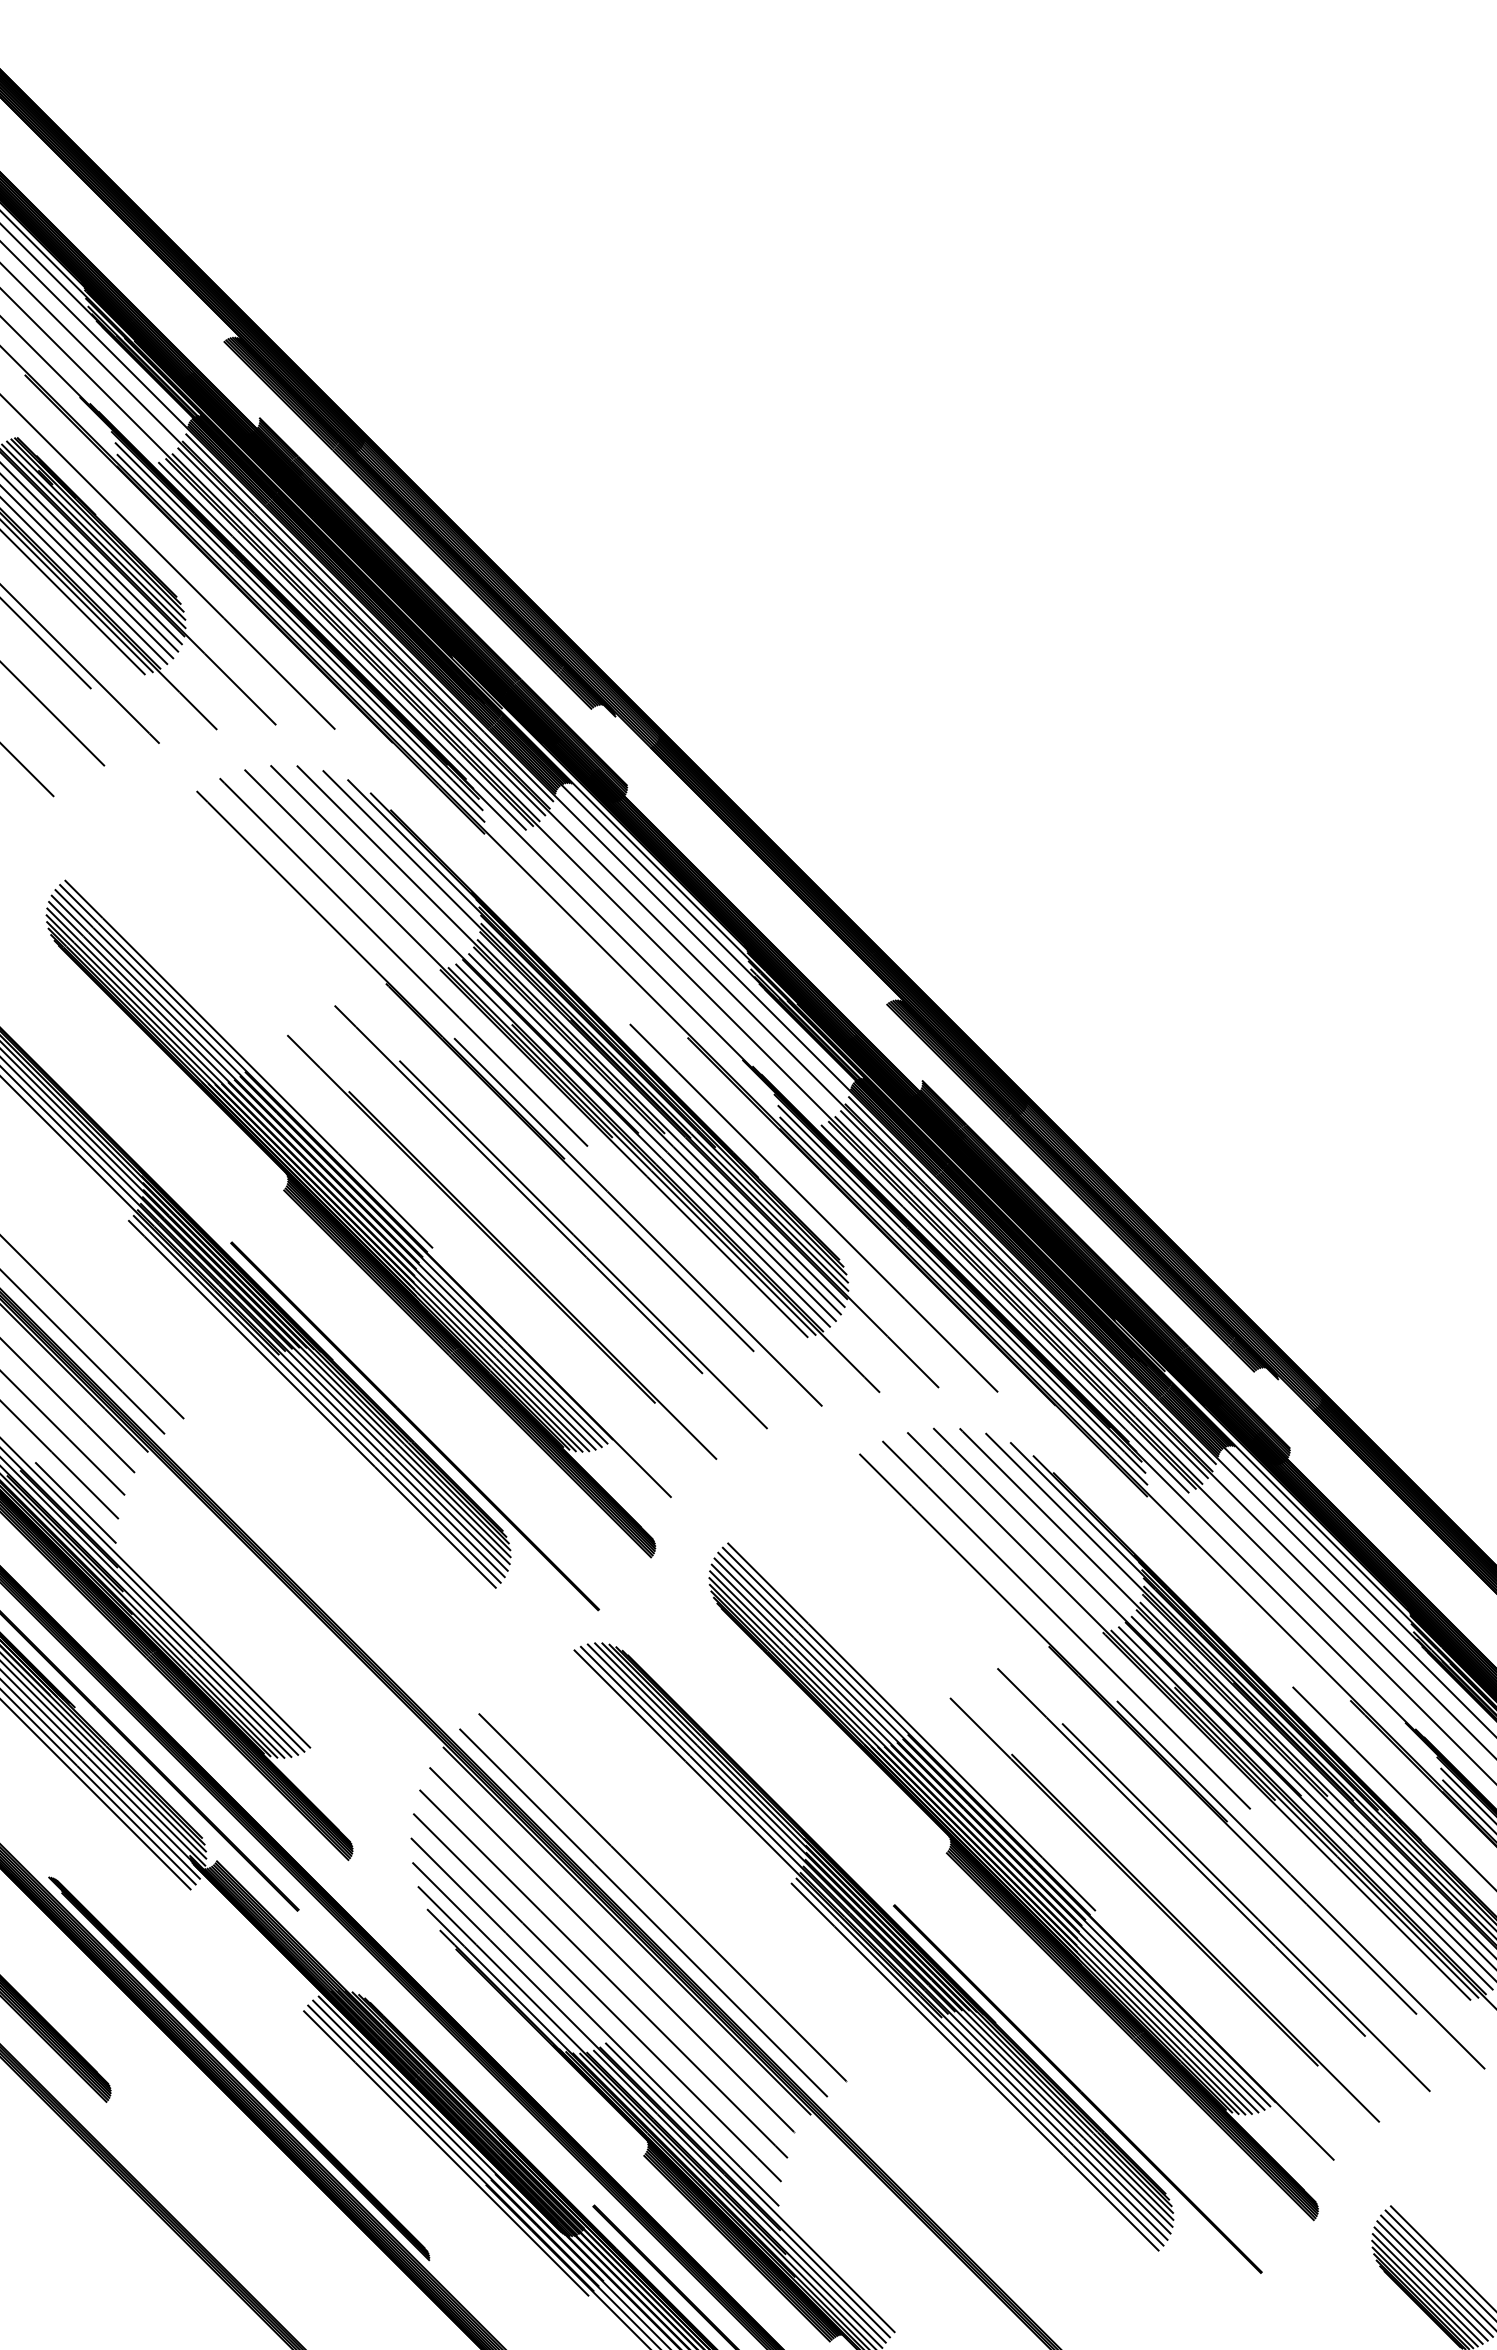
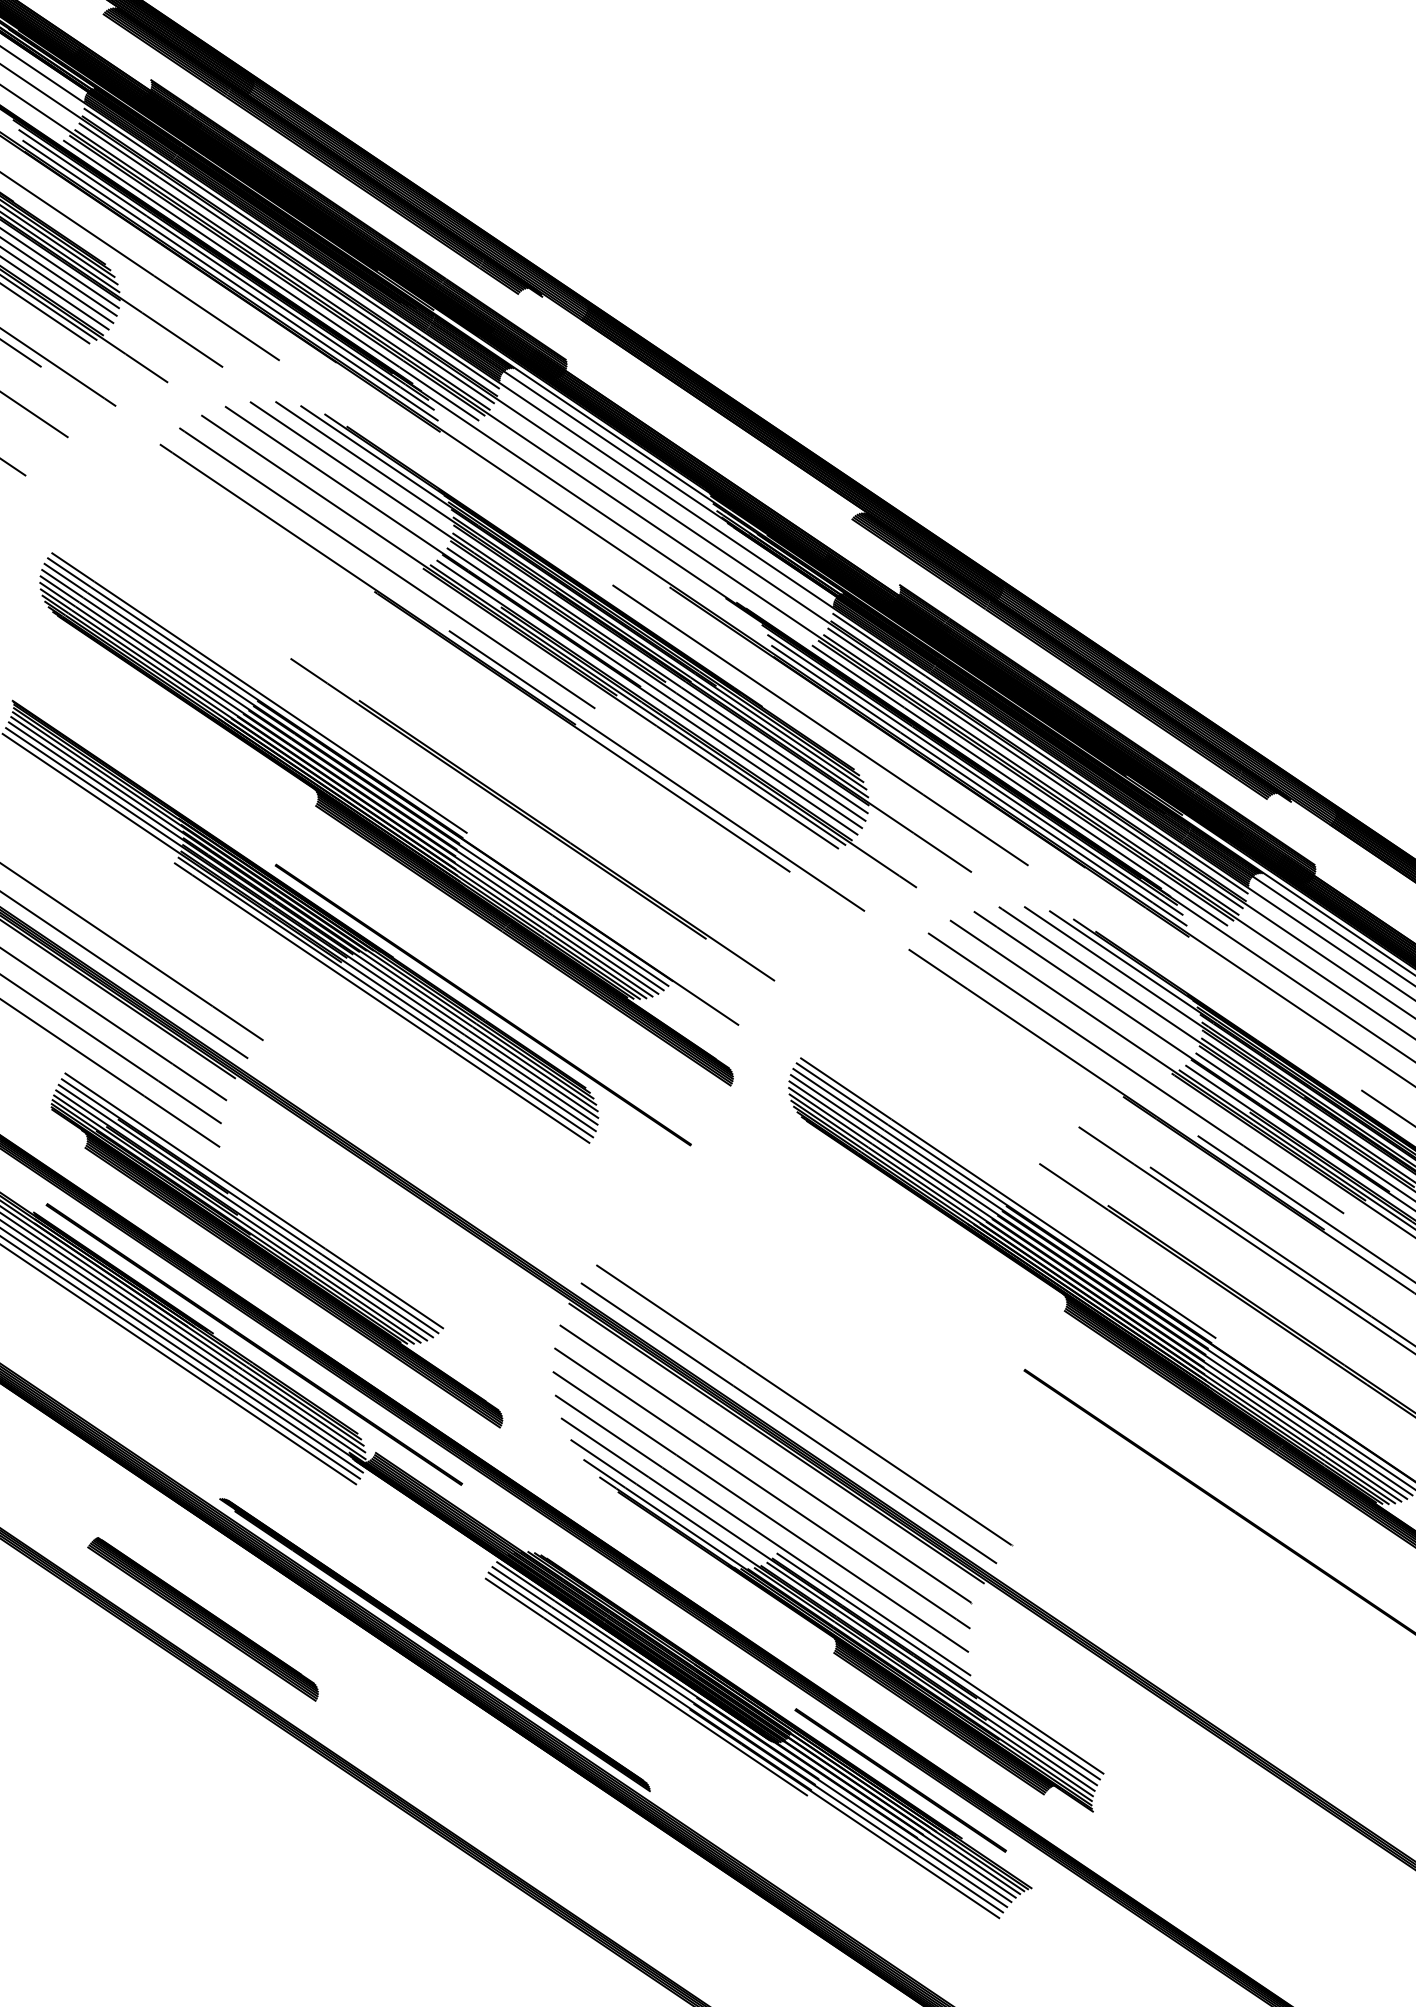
part: (550, 1217) -> (573, 782), removed
line: (75, 1502) -> (176, 1139), removed
part: (873, 1946) -> (1012, 1412), removed

